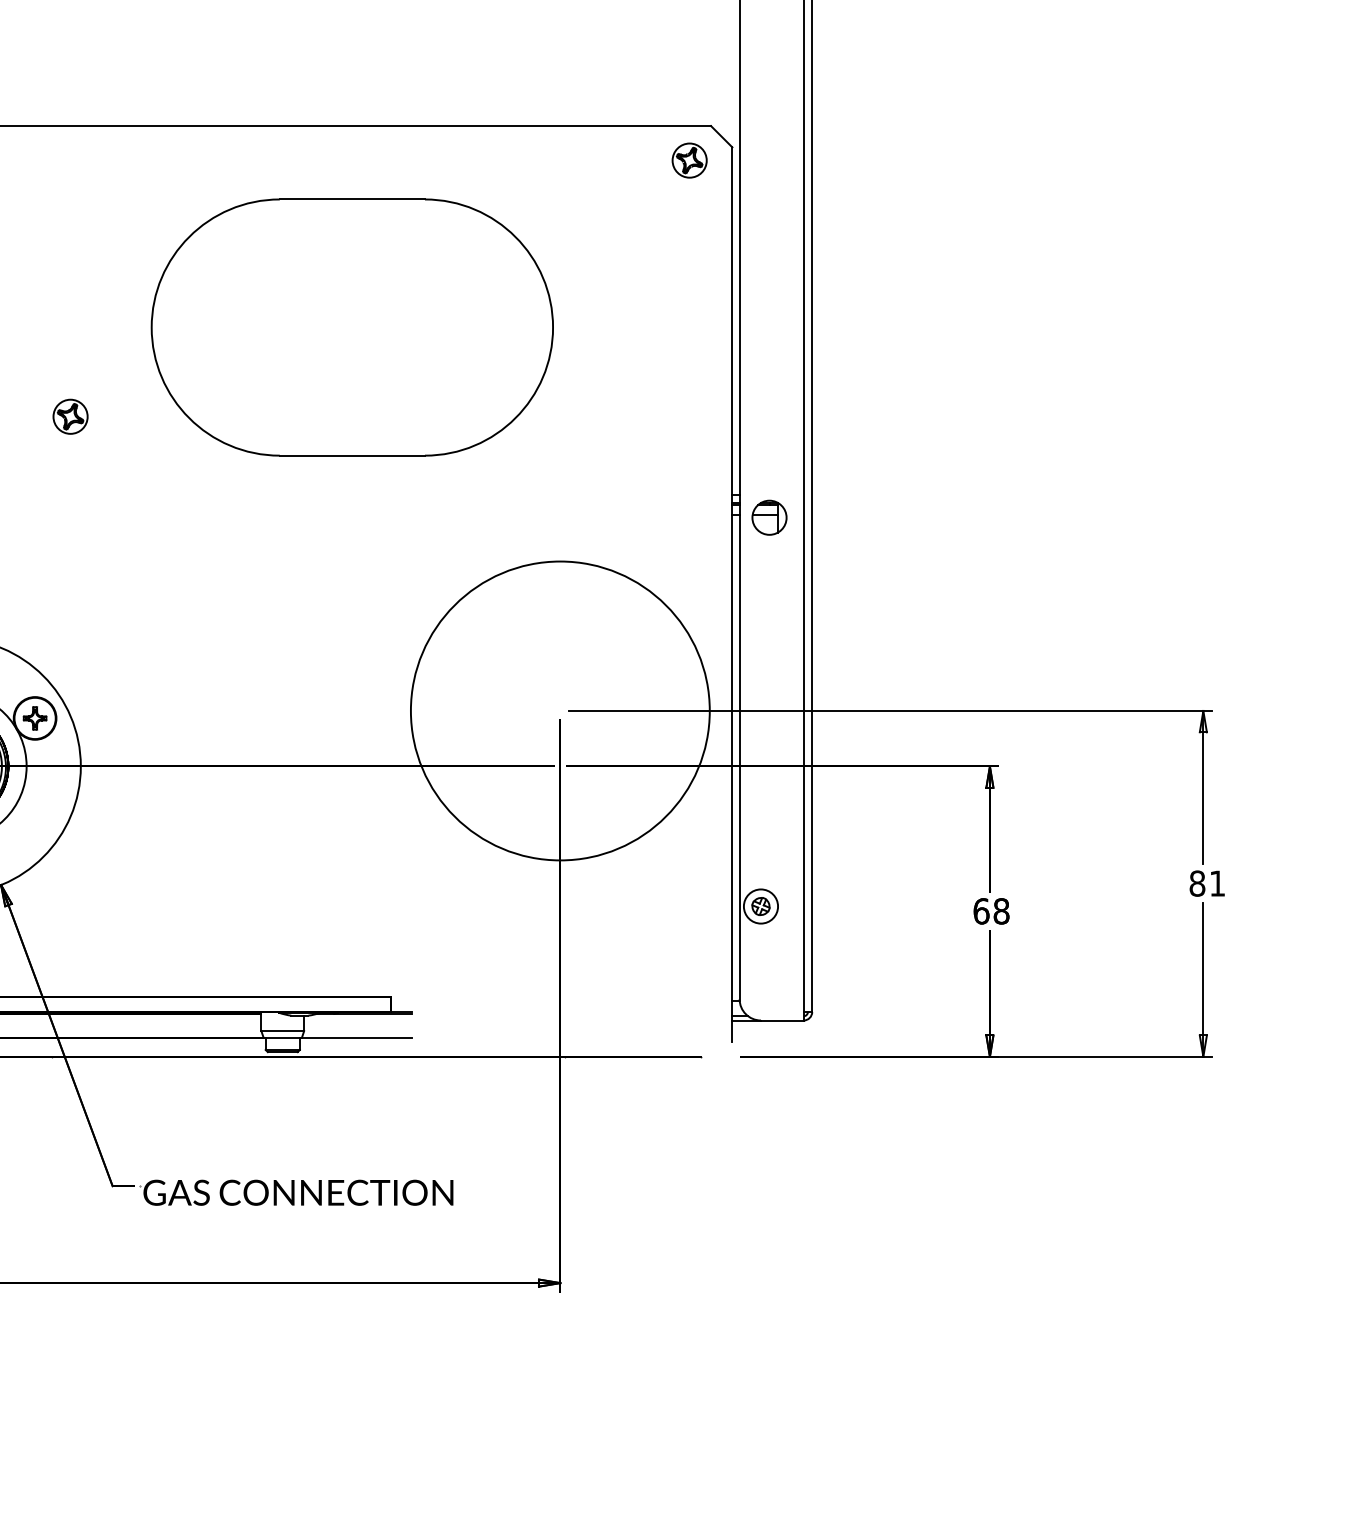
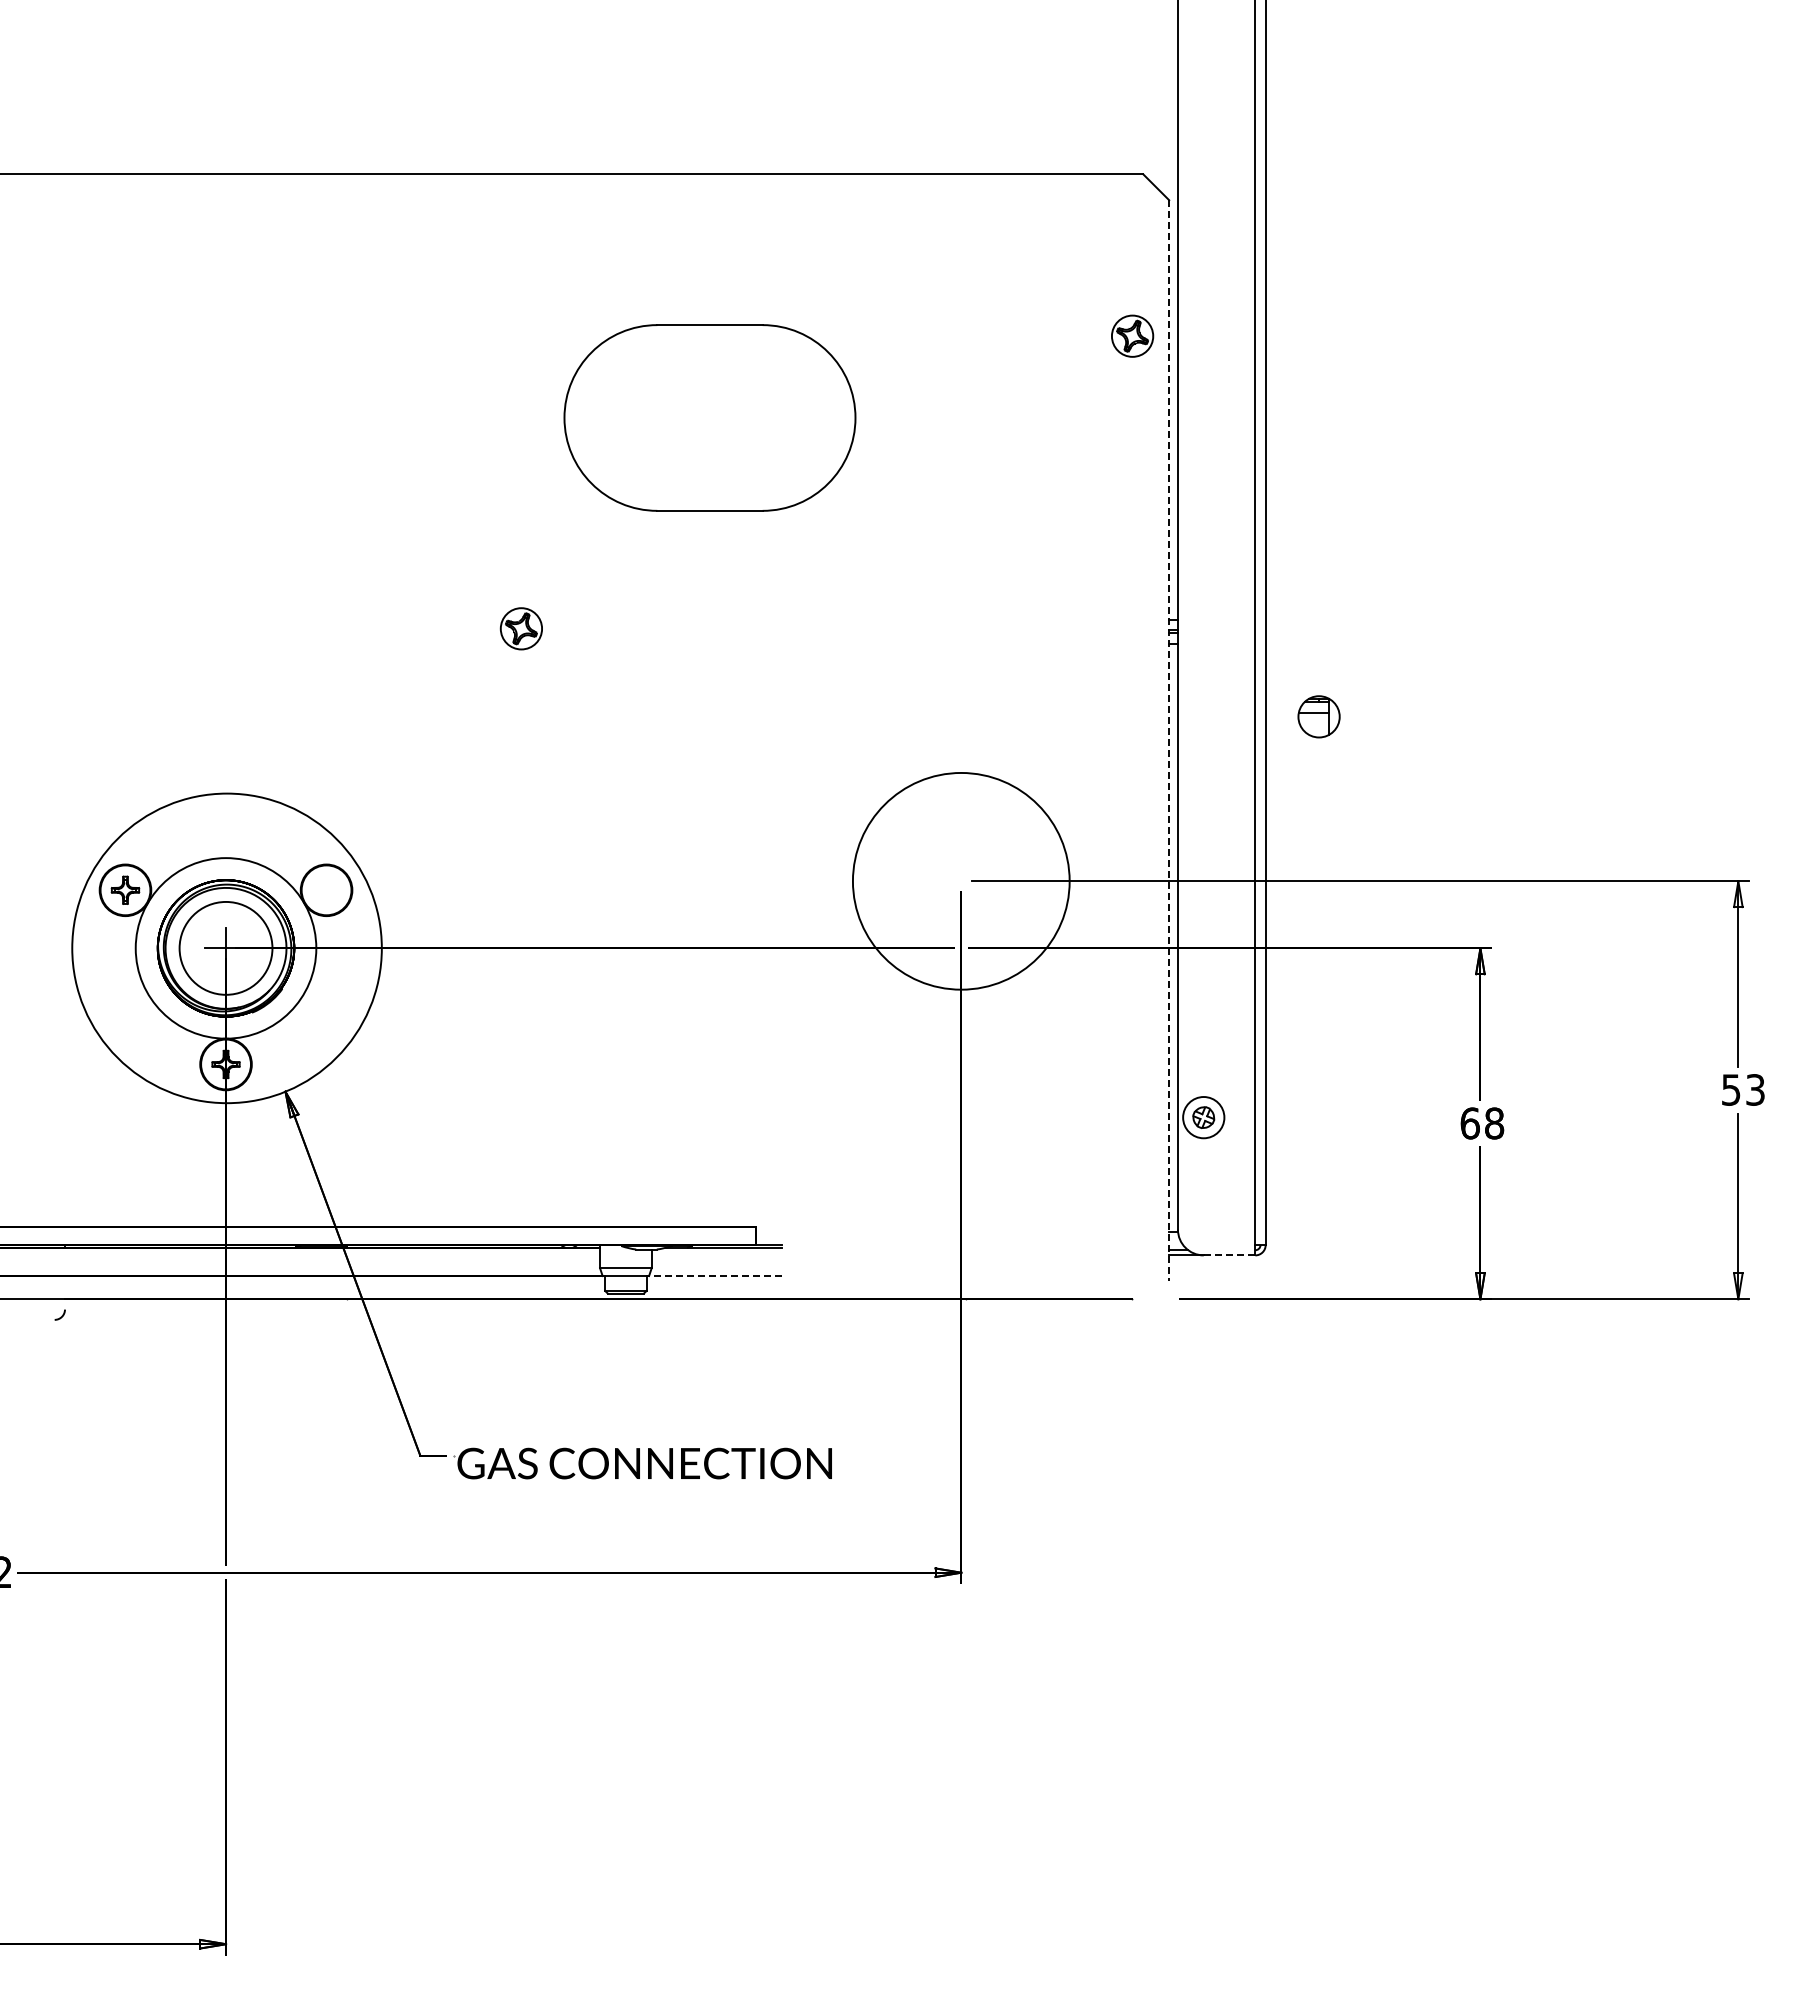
part: (689, 160) -> (1132, 335), moved
part: (351, 327) -> (709, 417), size x0.6
part: (69, 416) -> (520, 628), moved
part: (769, 517) -> (1318, 716), moved
line: (732, 595) -> (1169, 741), solid -> dashed
circle: (559, 710) -> (960, 880), size x0.6
part: (35, 717) -> (326, 889), removed
text: (1206, 883) -> (1742, 1089), 81 -> 53
line: (782, 1020) -> (1229, 1255), solid -> dashed
line: (356, 1037) -> (714, 1276), solid -> dashed

